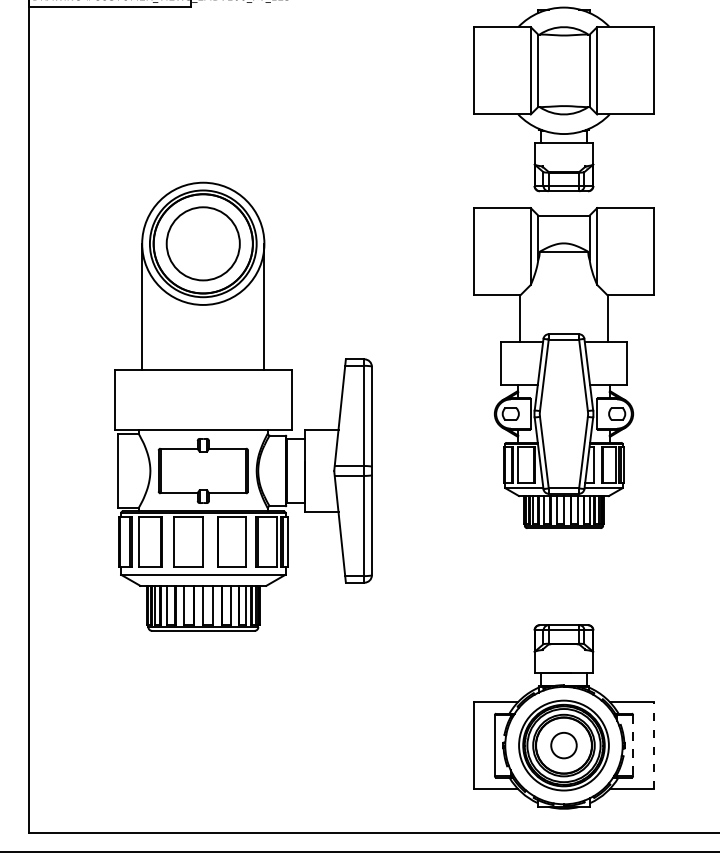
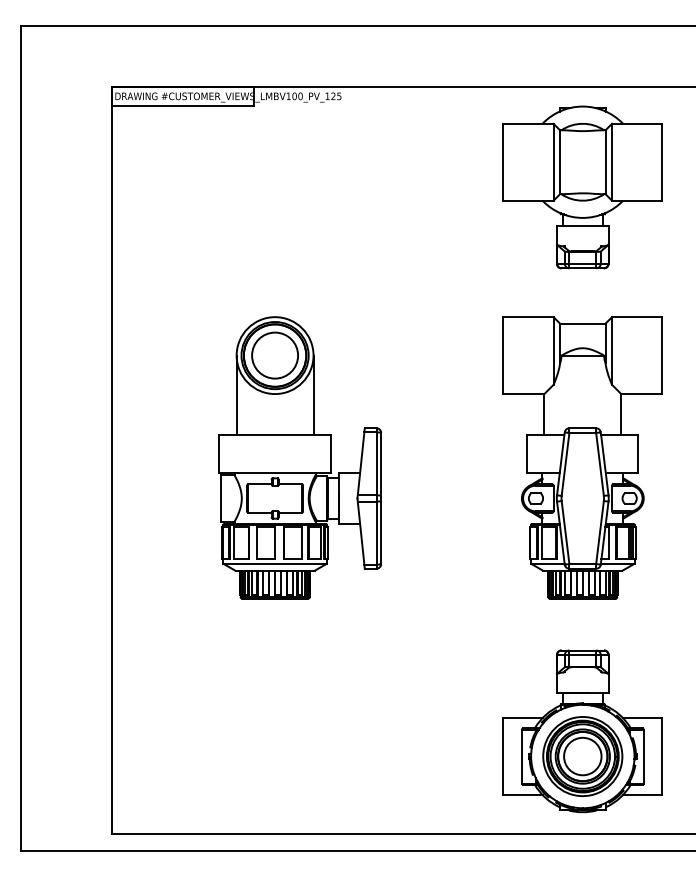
part: (563, 367) -> (582, 457), moved
part: (242, 406) -> (299, 457), size x0.71
circle: (563, 745) -> (582, 756), size x1.67
line: (632, 745) -> (643, 756), dashed -> solid
line: (654, 745) -> (662, 756), dashed -> solid

